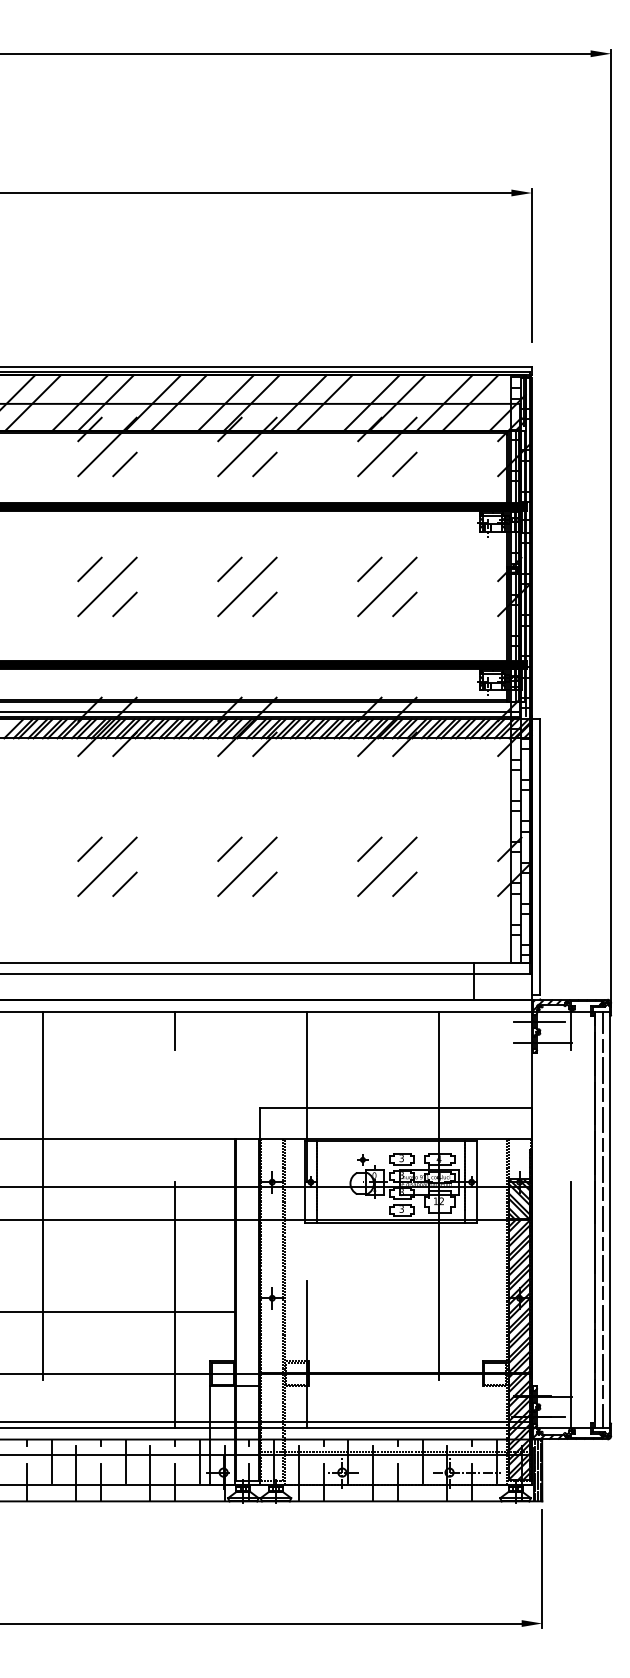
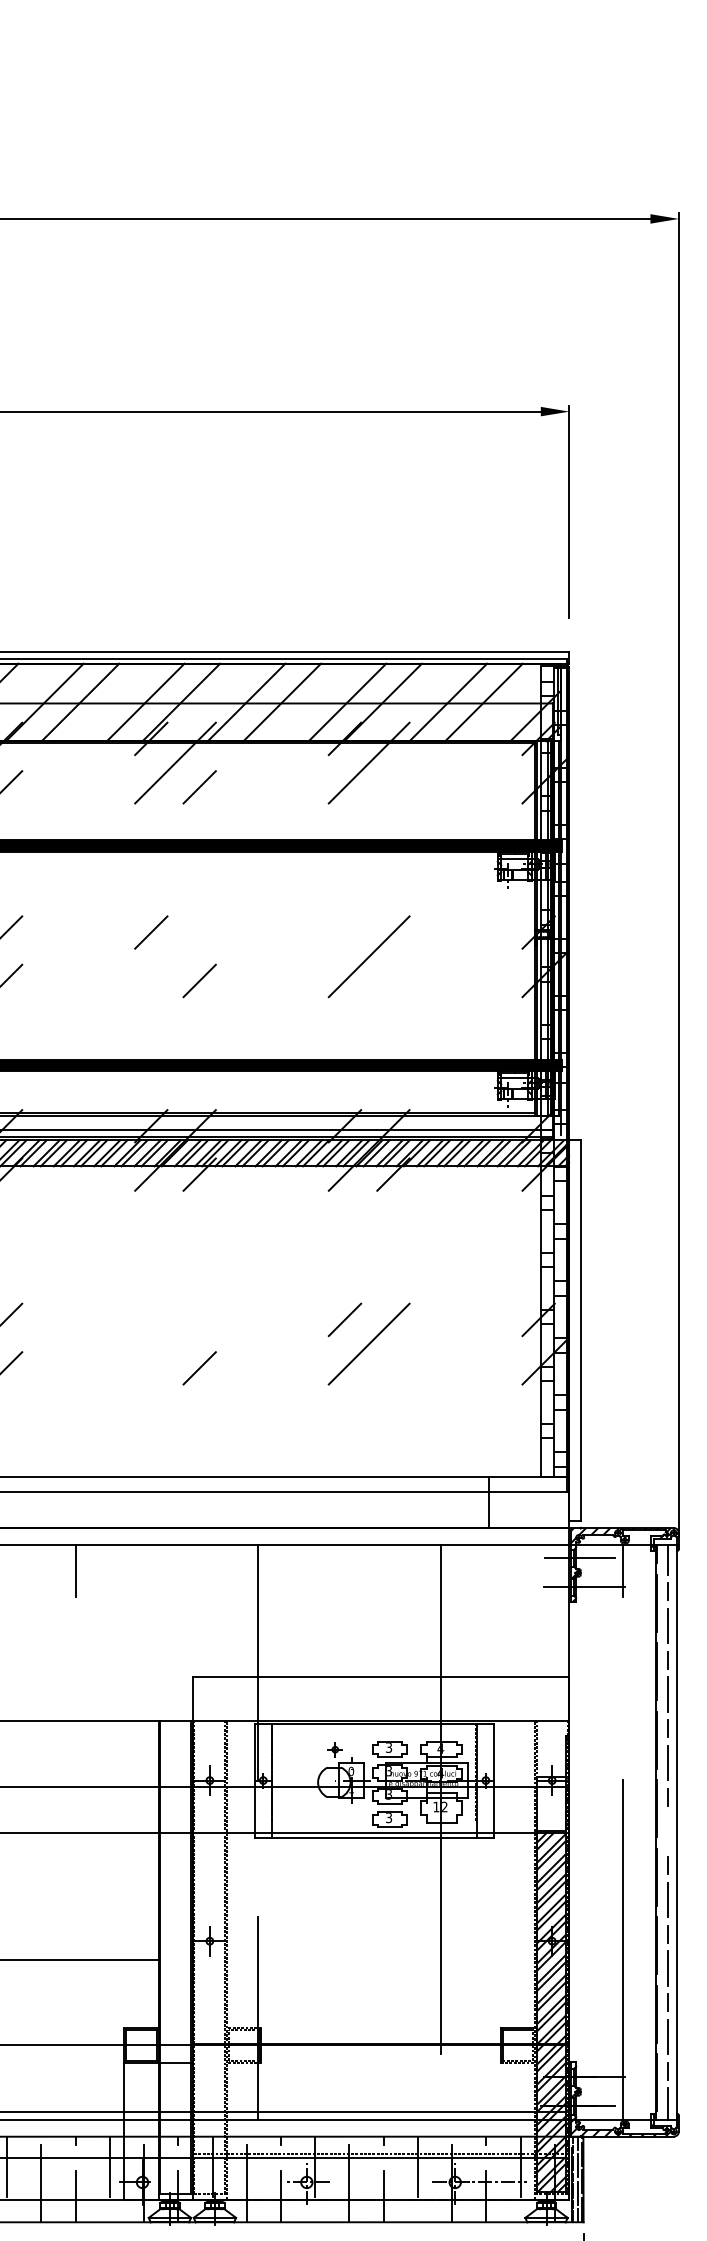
line: (404, 464) -> (392, 787), removed
line: (369, 569) -> (344, 932), removed
line: (247, 586) -> (175, 956), removed
line: (404, 604) -> (392, 981), removed
line: (229, 848) -> (150, 1318), removed
line: (247, 866) -> (175, 1343), removed
line: (404, 883) -> (392, 1367), removed
hatch: (518, 1198) -> (550, 1803), removed
line: (603, 1218) -> (668, 1830), removed
line: (175, 1304) -> (75, 1949), removed

